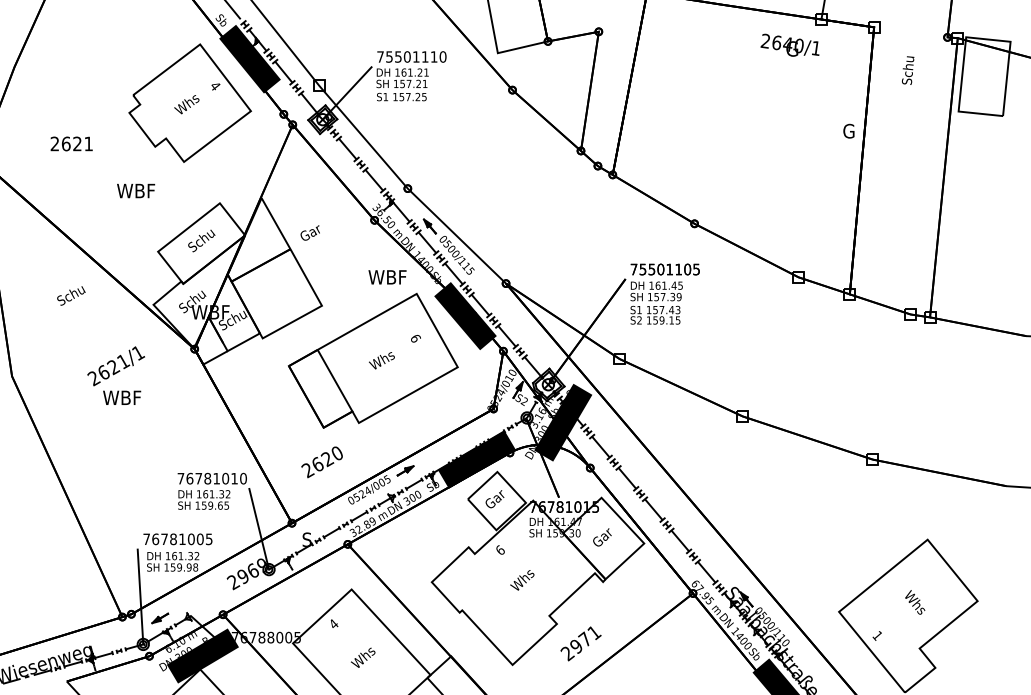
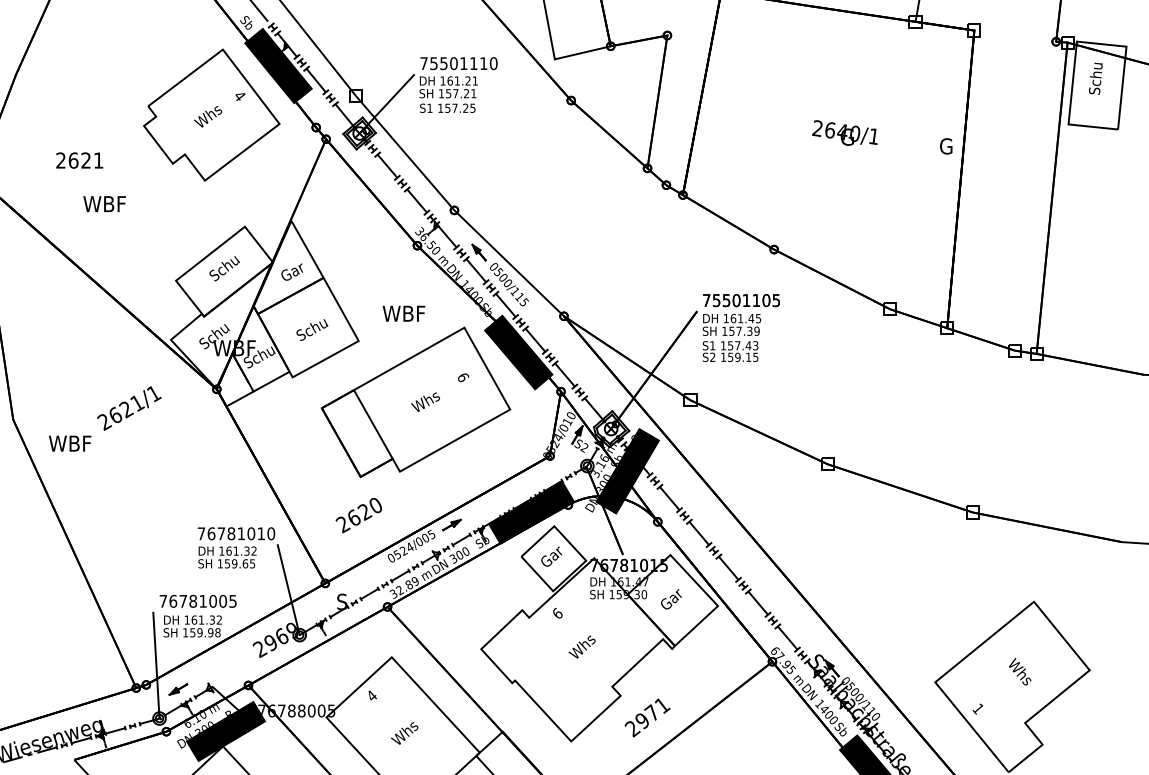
text: (789, 44) -> (844, 132), moved
text: (908, 70) -> (1096, 78), moved
text: (136, 190) -> (105, 203), moved
text: (309, 232) -> (291, 271), moved
text: (387, 277) -> (403, 313), moved
text: (71, 295) -> (312, 329), moved
text: (122, 397) -> (70, 443), moved

